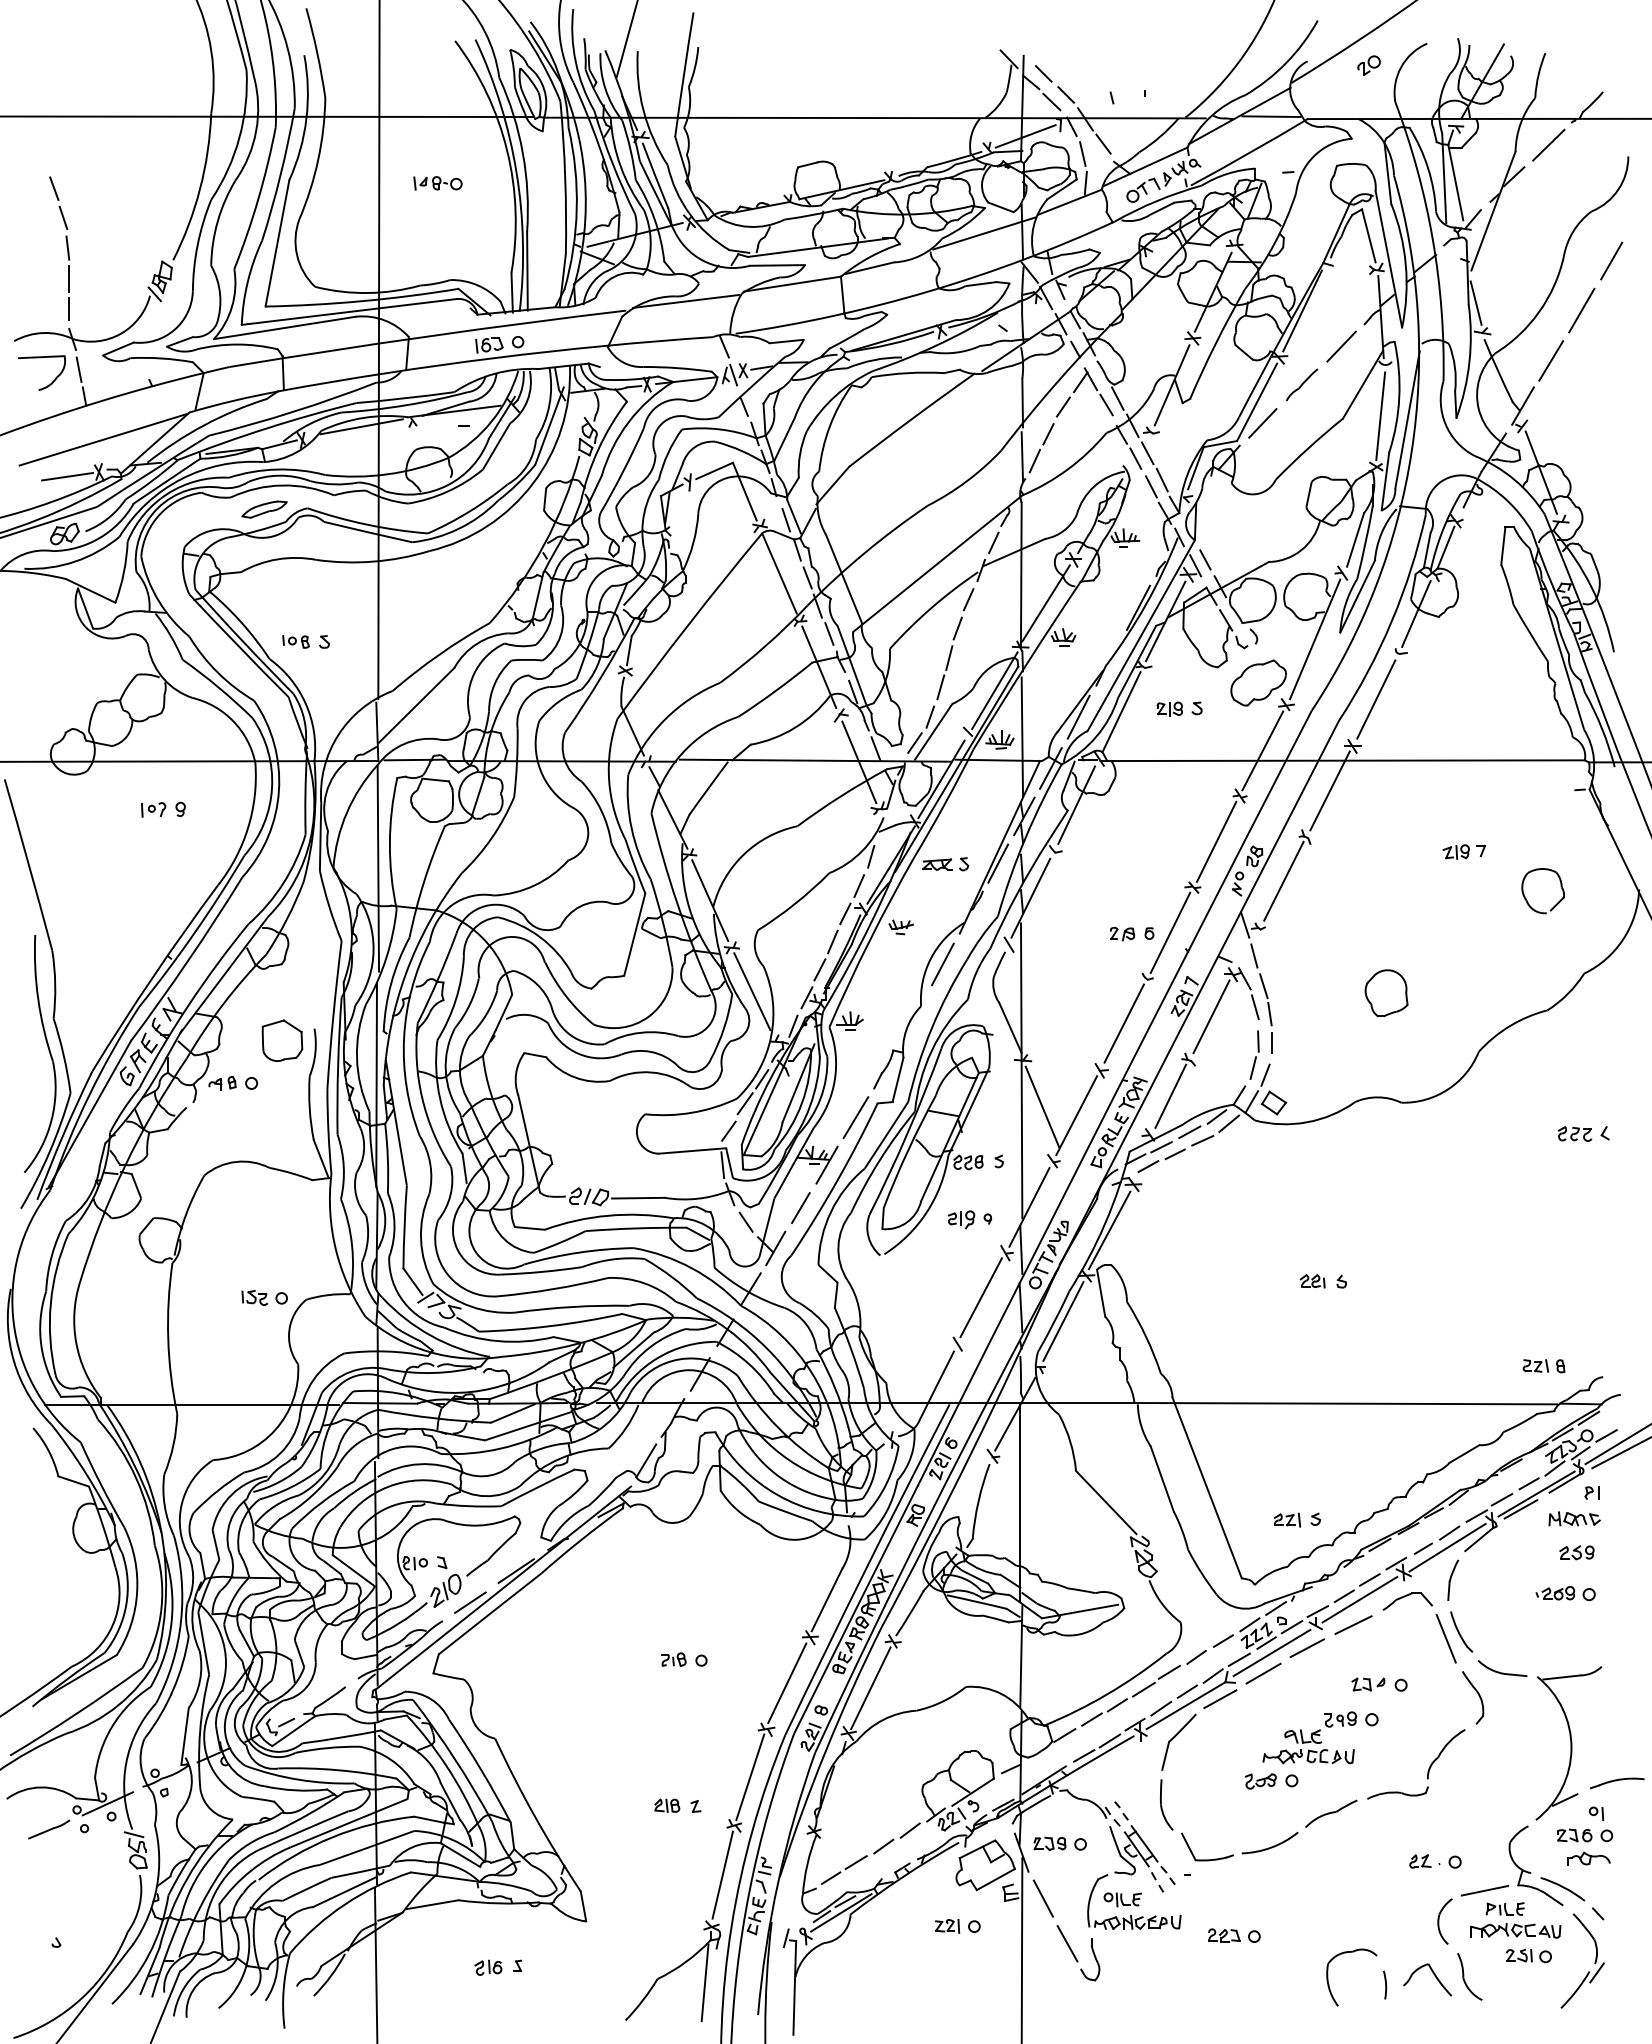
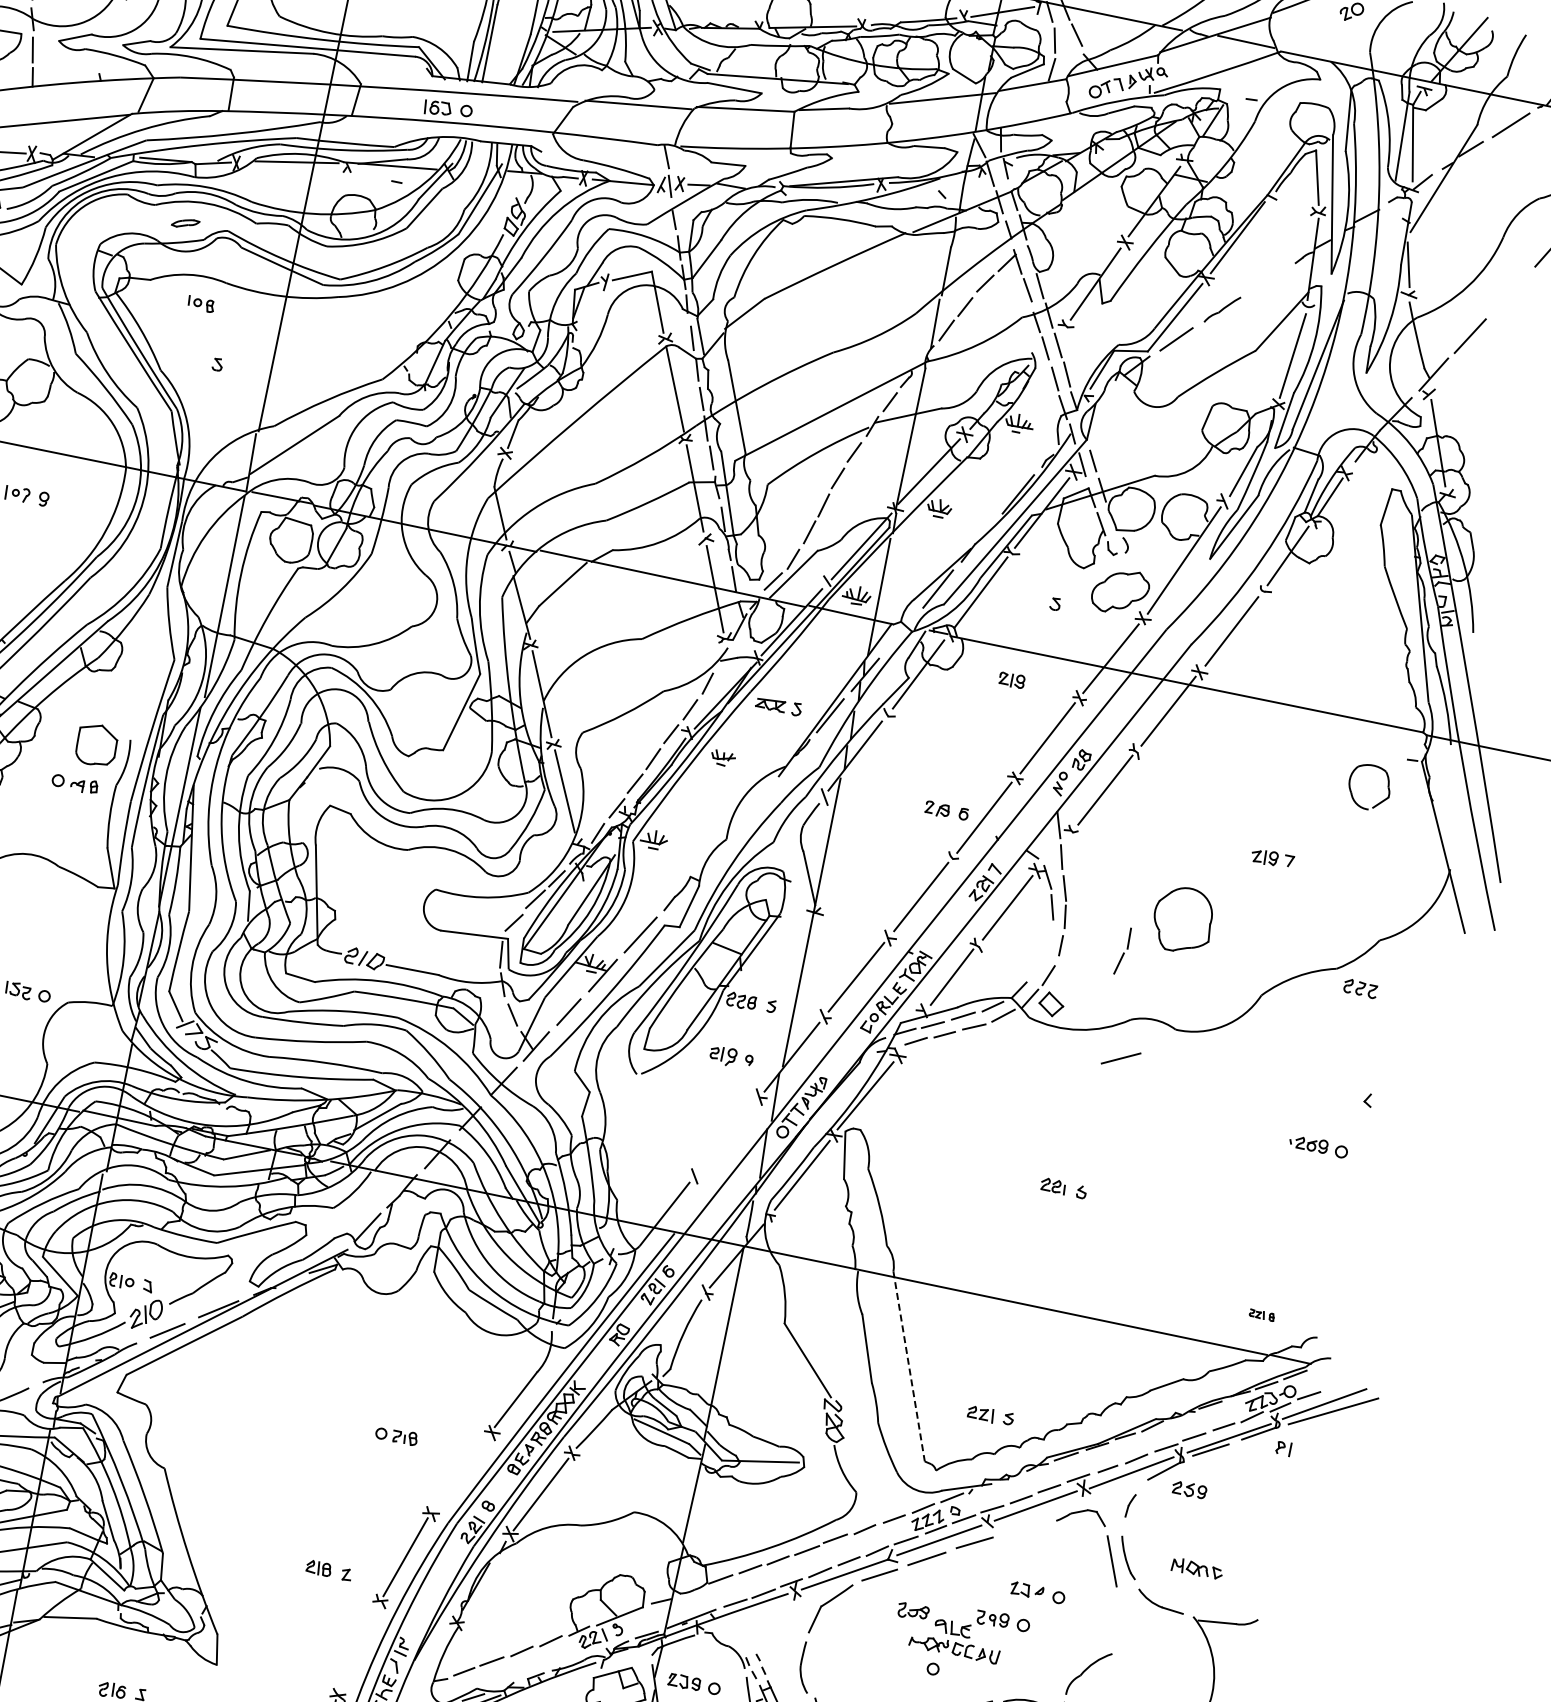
line: (1581, 310) -> (1509, 293), removed
line: (1341, 346) -> (1268, 280), removed
part: (264, 509) -> (185, 223), size x0.6
part: (296, 641) -> (201, 304), moved
part: (1169, 708) -> (1011, 679), moved
line: (1050, 768) -> (900, 633), removed
part: (1463, 851) -> (1271, 858), moved
part: (1526, 898) -> (1351, 791), moved
line: (942, 964) -> (755, 802), removed
part: (1386, 993) -> (1183, 920), size x1.4
part: (1254, 1054) -> (1122, 950), moved
part: (222, 1082) -> (84, 785), moved
line: (1042, 1106) -> (824, 961), removed
part: (1575, 1133) -> (1361, 988), moved
line: (980, 1297) -> (726, 1135), removed
part: (1543, 1366) -> (1261, 1315), size x0.6
line: (1207, 1487) -> (909, 1366), solid -> dashed
part: (1574, 1518) -> (1197, 1568), moved
part: (1576, 1552) -> (1189, 1489), moved
part: (1453, 1579) -> (1131, 1505), size x0.6
part: (1565, 1593) -> (1318, 1146), moved
line: (1353, 1624) -> (1121, 1057), moved
part: (673, 1659) -> (405, 1437), moved
line: (787, 1682) -> (460, 1472), removed
part: (1473, 1697) -> (1126, 1624), removed
part: (1260, 1781) -> (913, 1611), moved
line: (722, 1874) -> (359, 1646), removed

